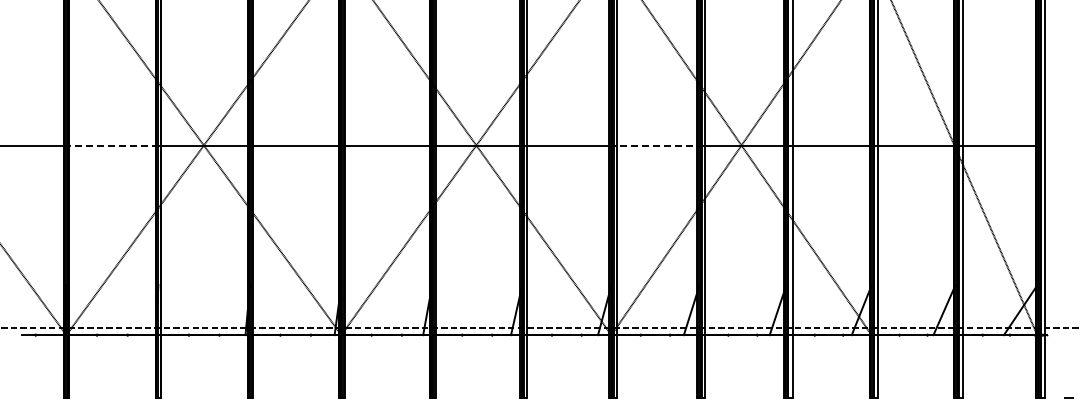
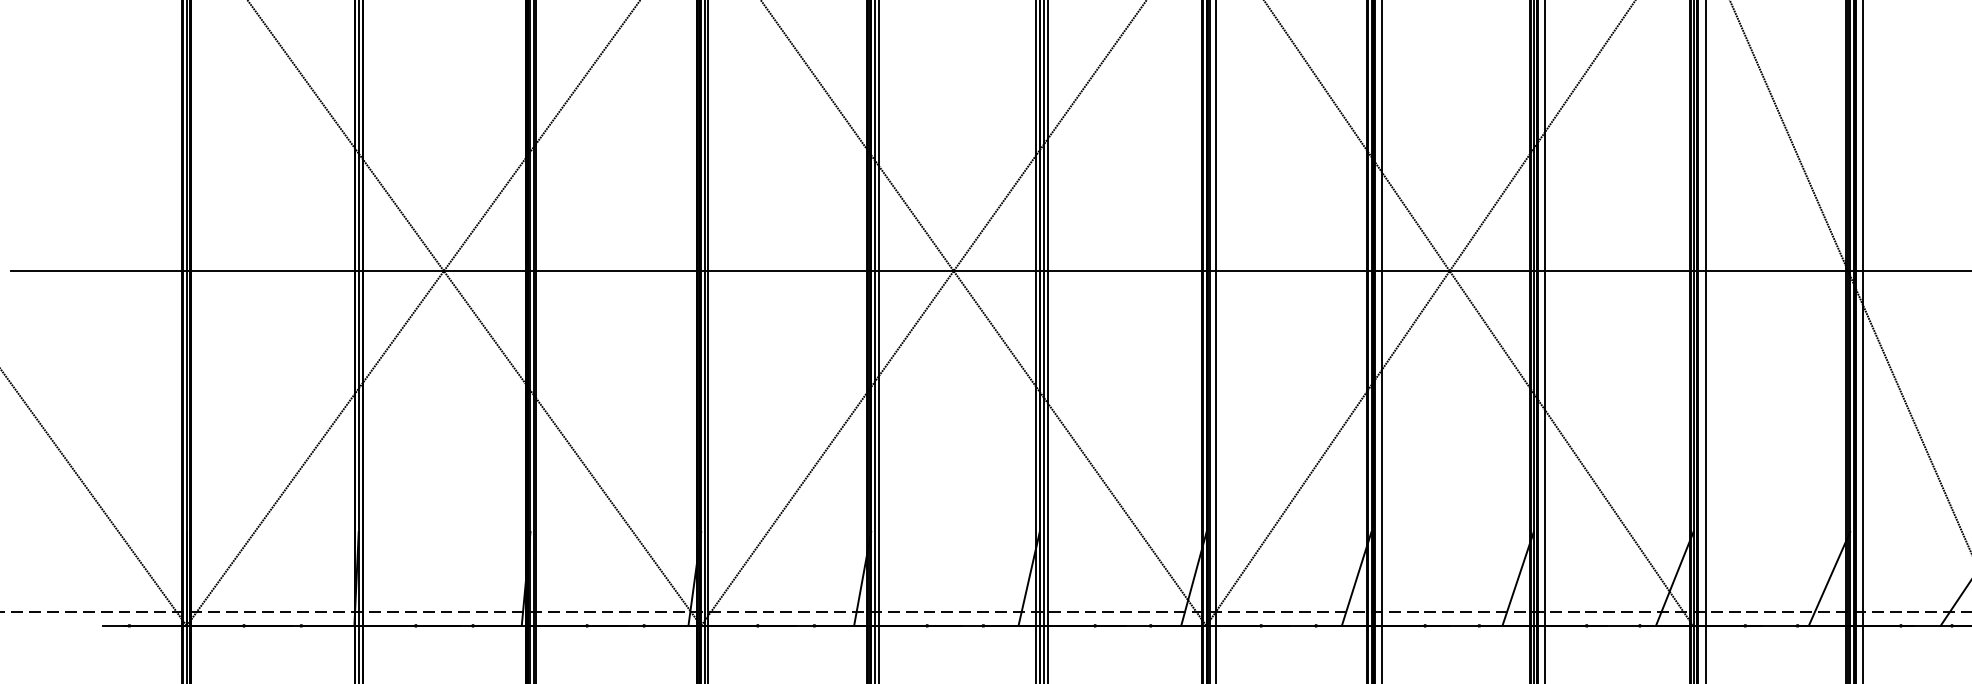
line: (110, 145) -> (269, 271), dashed -> solid
line: (653, 145) -> (1285, 271), dashed -> solid

